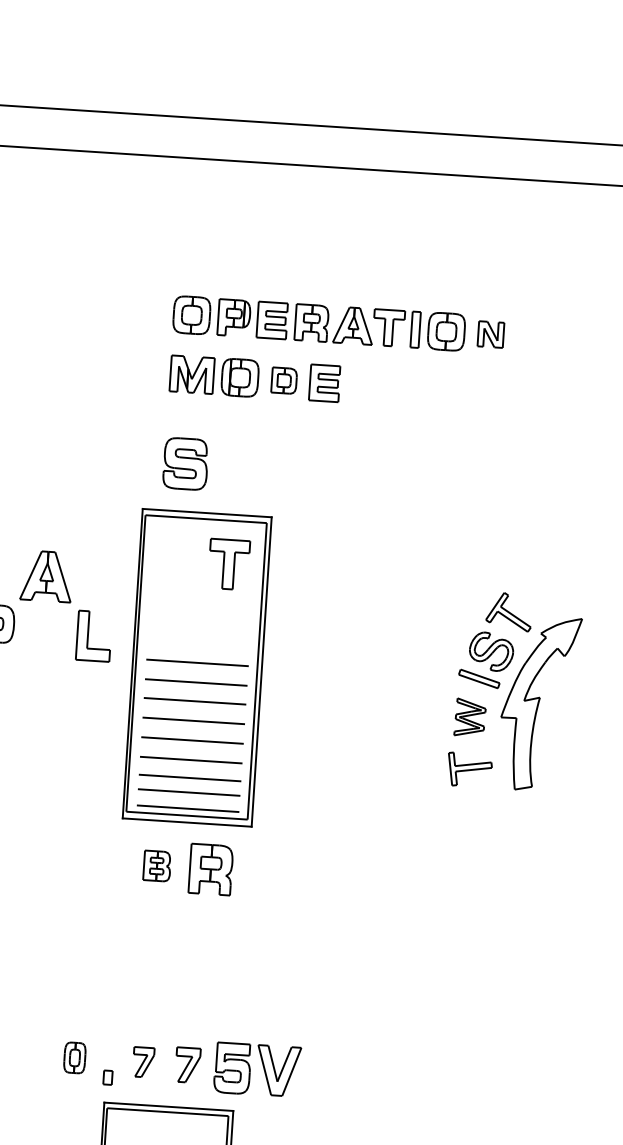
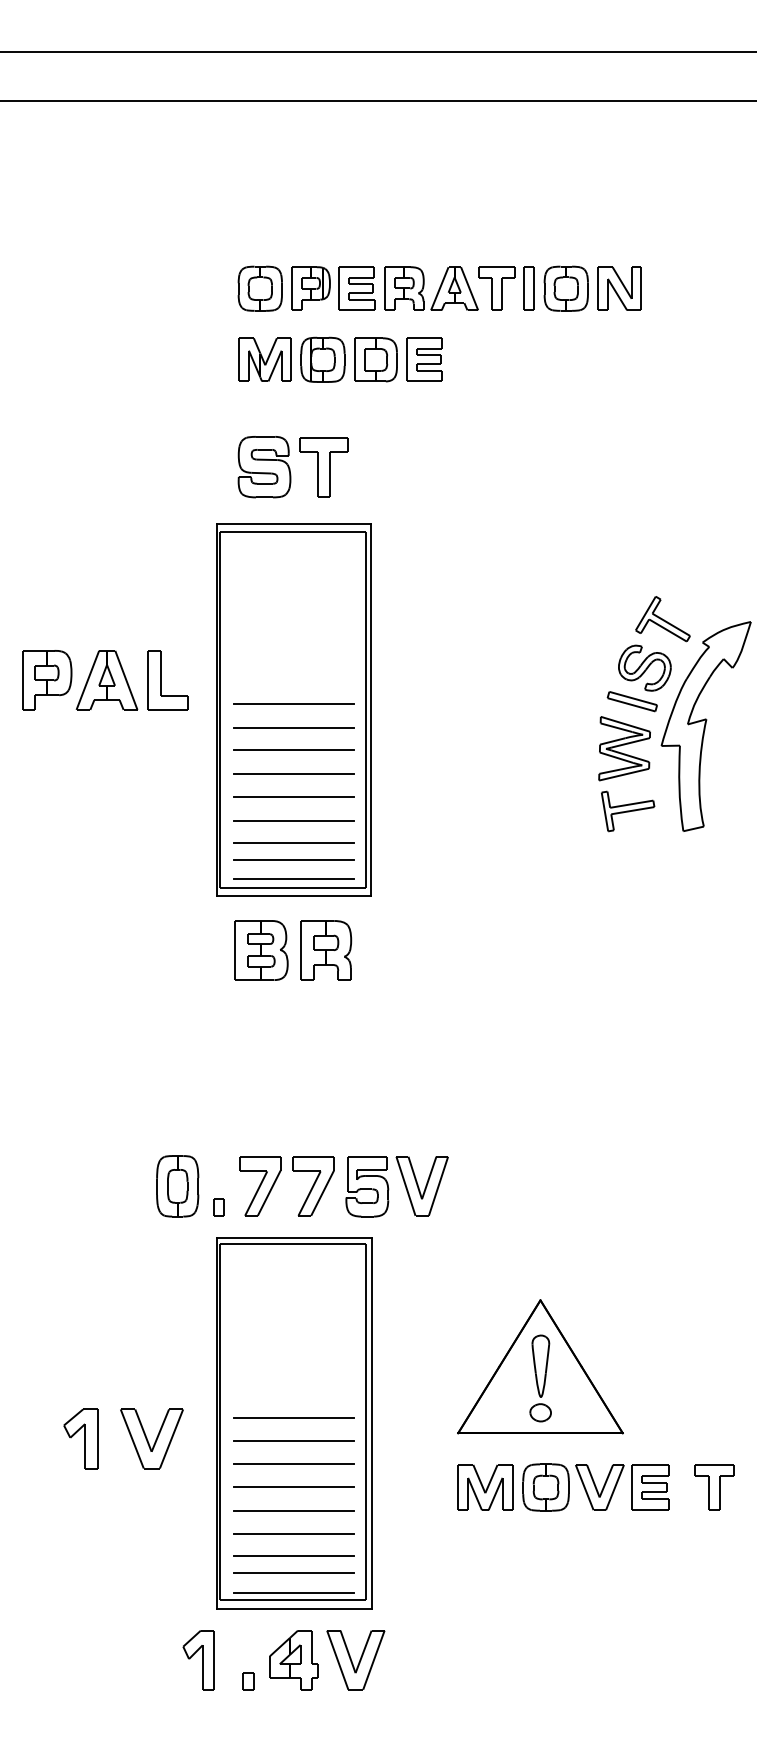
part: (490, 334) -> (619, 288), size x1.43
part: (283, 380) -> (375, 359), size x1.43
part: (228, 564) -> (323, 467), moved
part: (46, 576) -> (106, 680), moved
part: (470, 717) -> (624, 748), size x1.43
part: (157, 866) -> (261, 950), size x1.67
part: (74, 1058) -> (177, 1186), size x1.67
part: (143, 1062) -> (260, 1186), size x1.67
part: (187, 1065) -> (313, 1186), size x1.43

